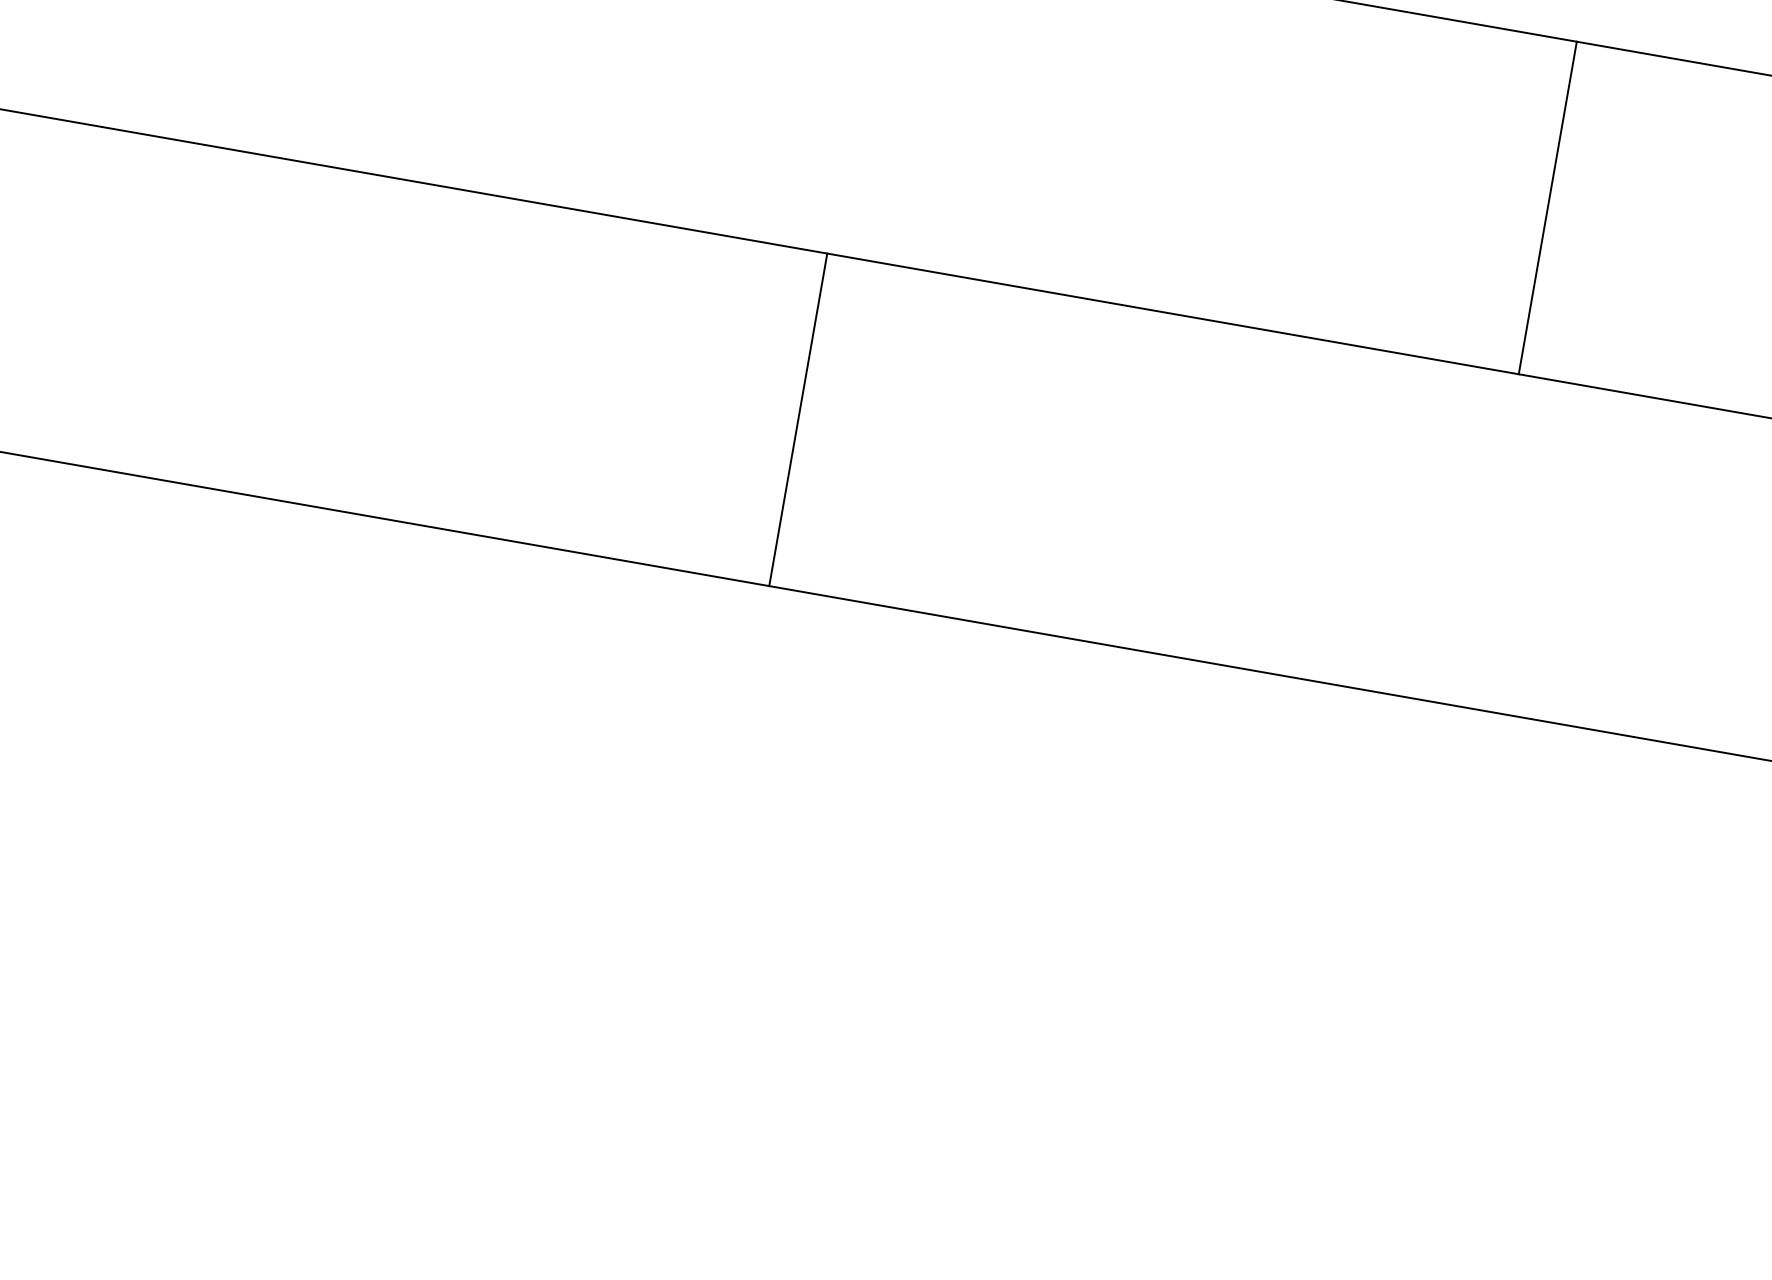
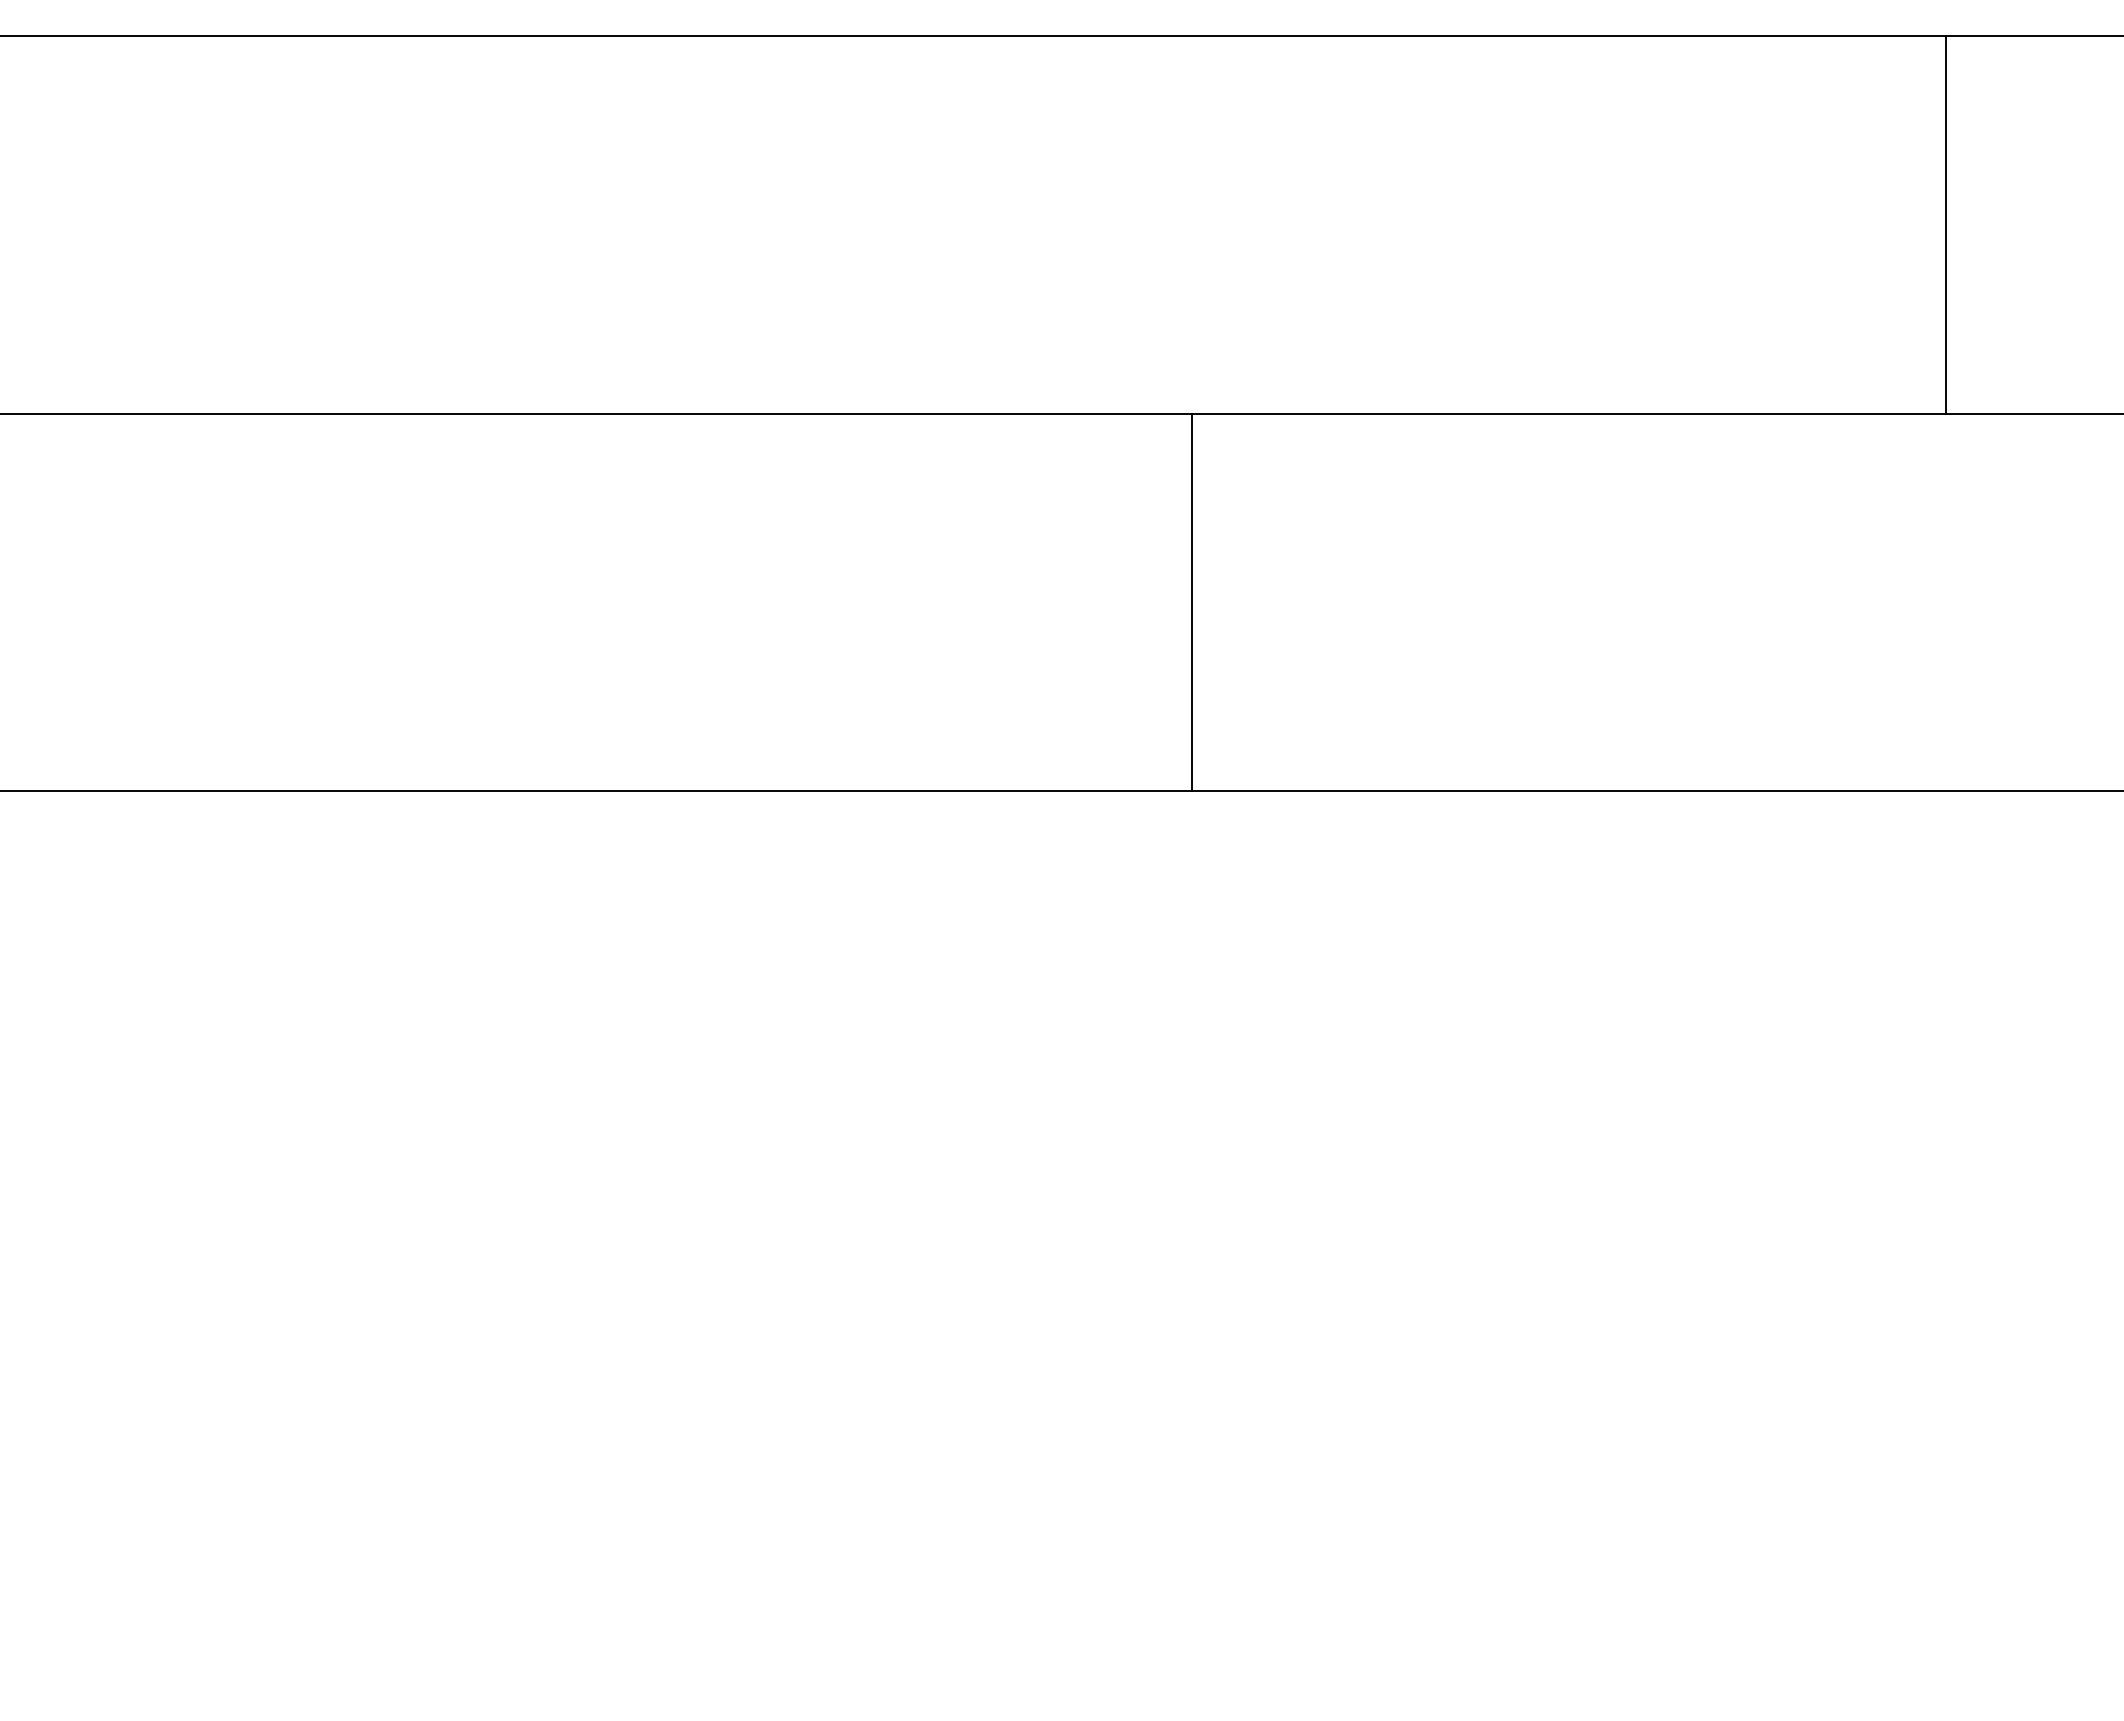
line: (1547, 207) -> (1946, 224), moved
line: (798, 419) -> (1191, 602), moved

